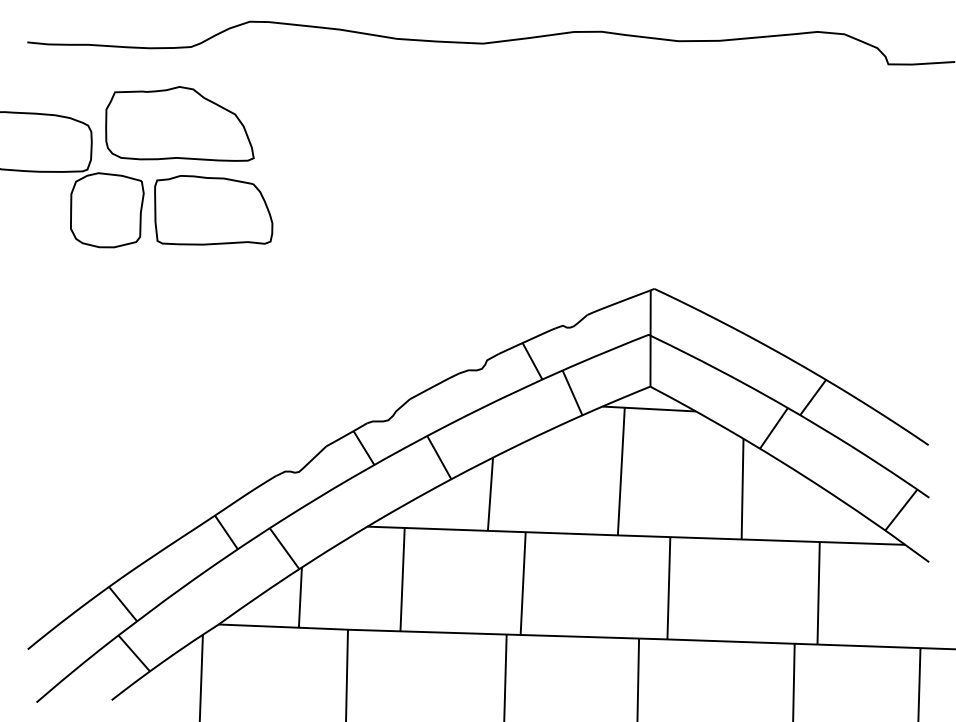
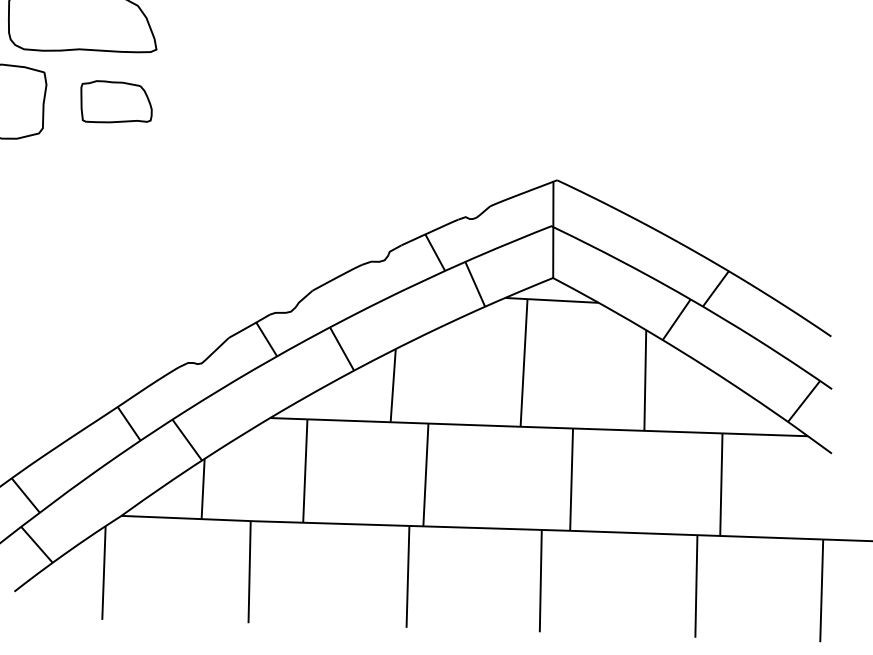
part: (213, 210) -> (116, 101), size x0.6

